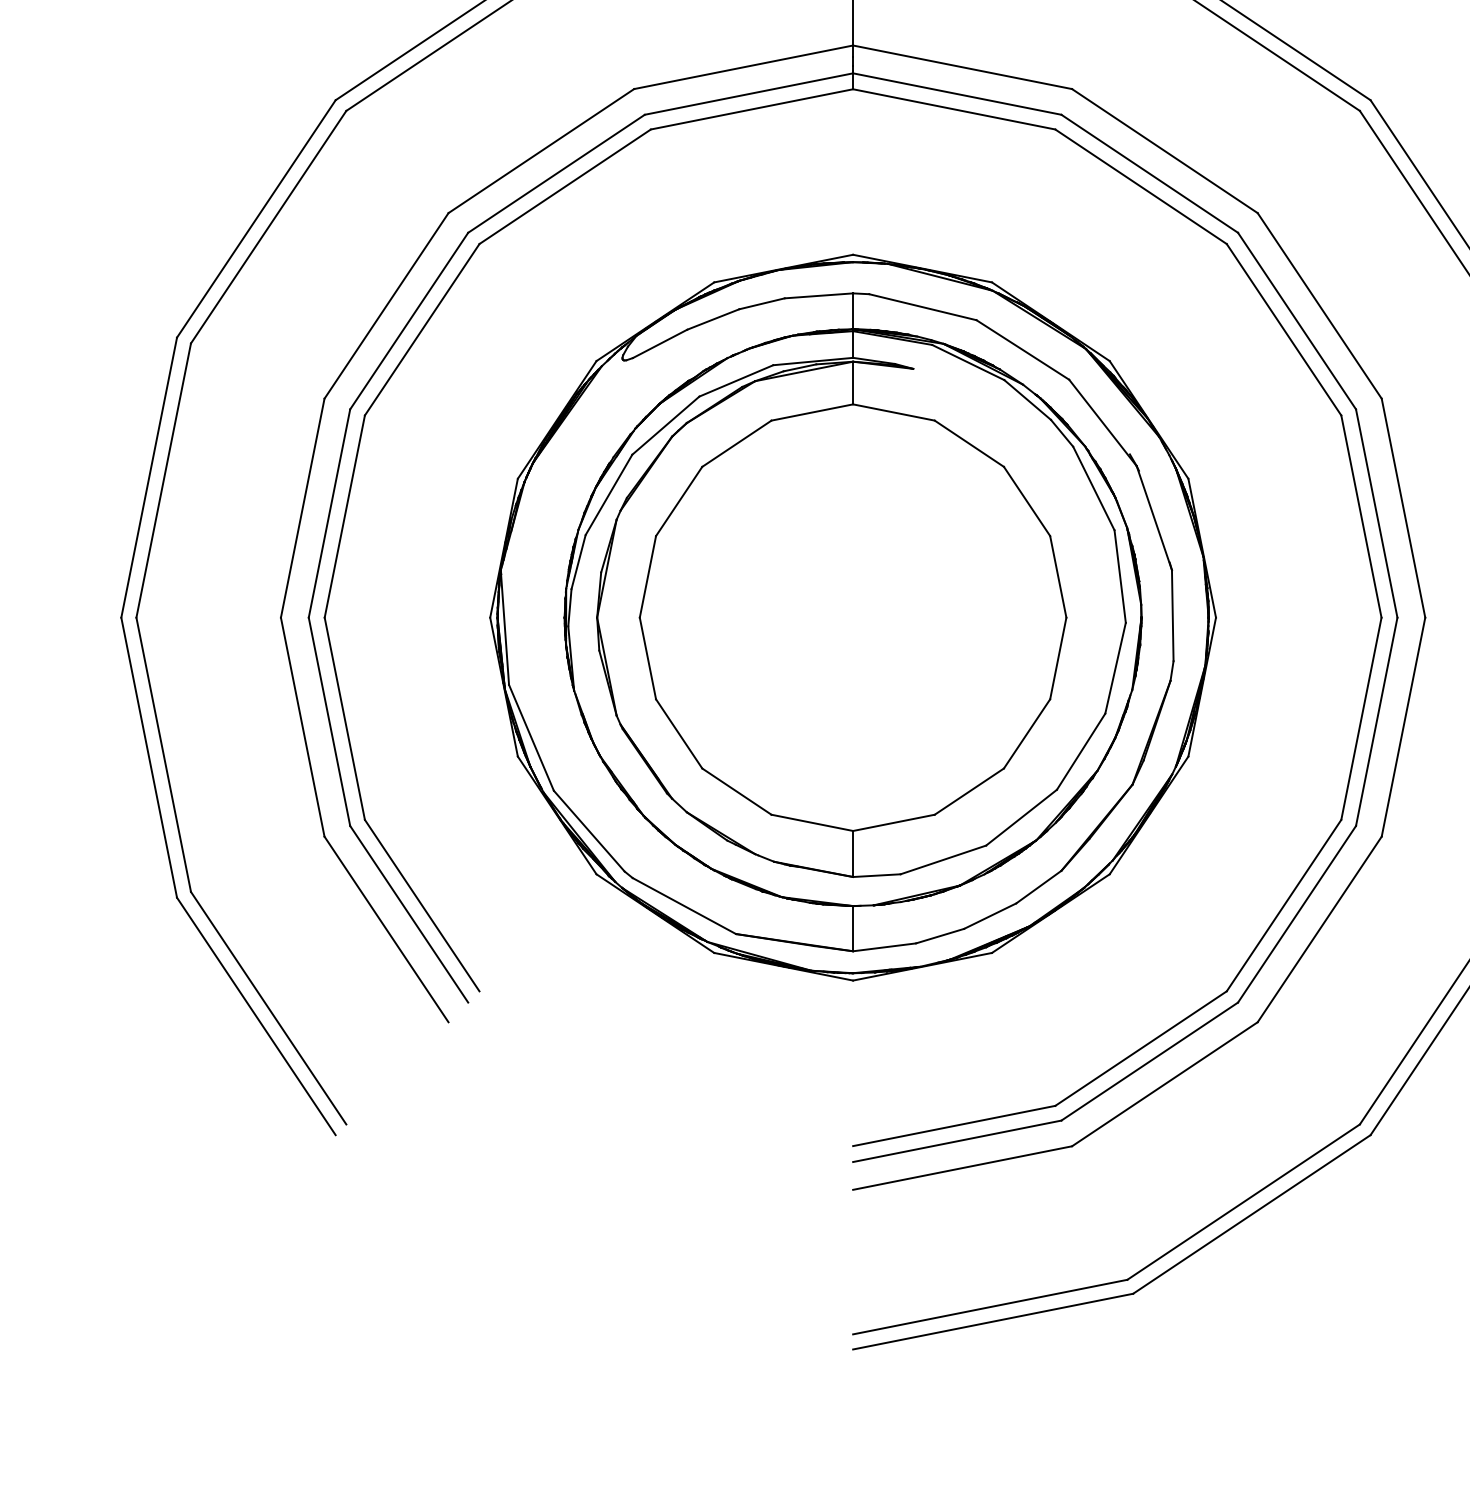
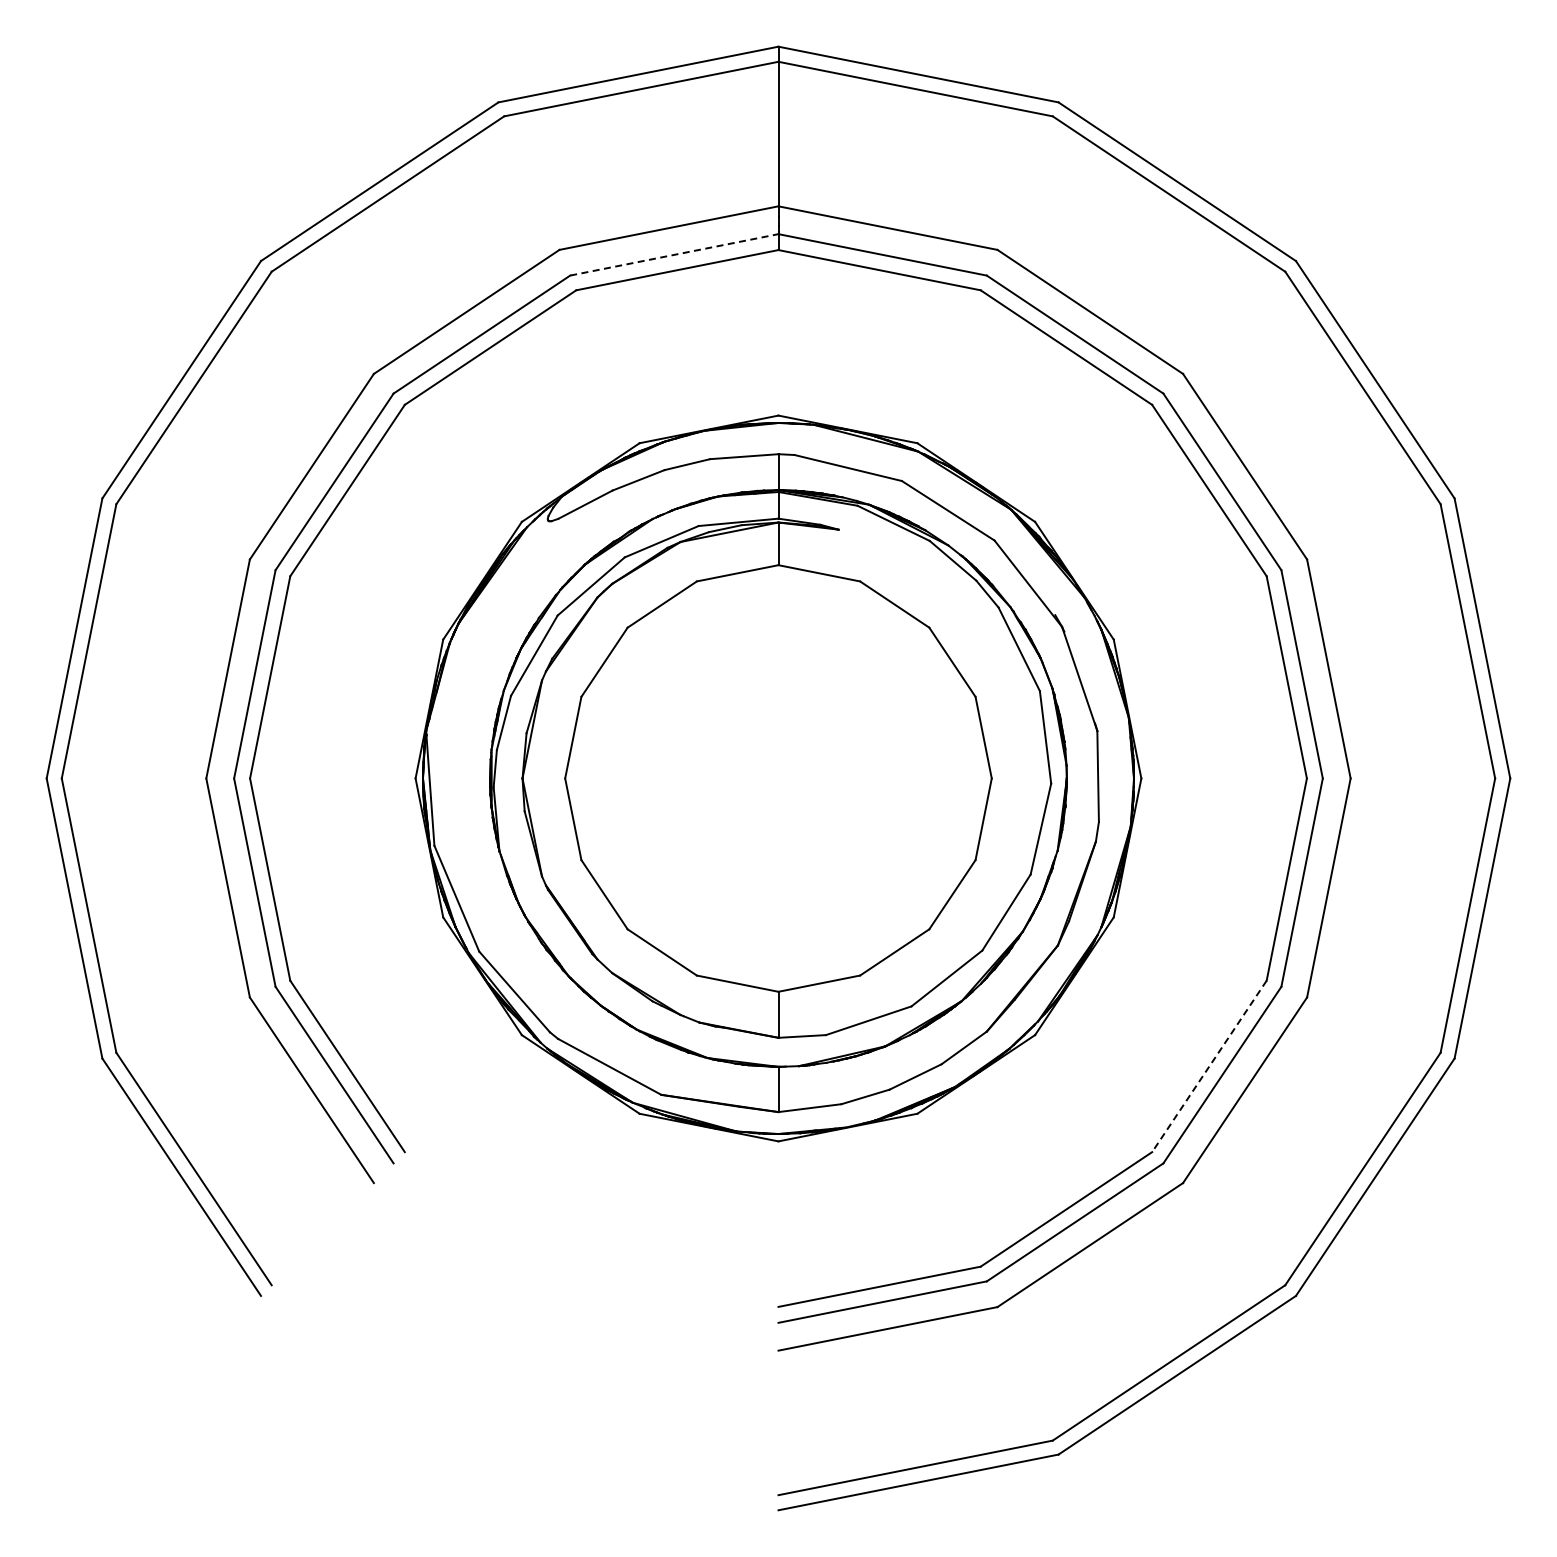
line: (749, 93) -> (674, 254), solid -> dashed
line: (1284, 905) -> (1209, 1066), solid -> dashed

